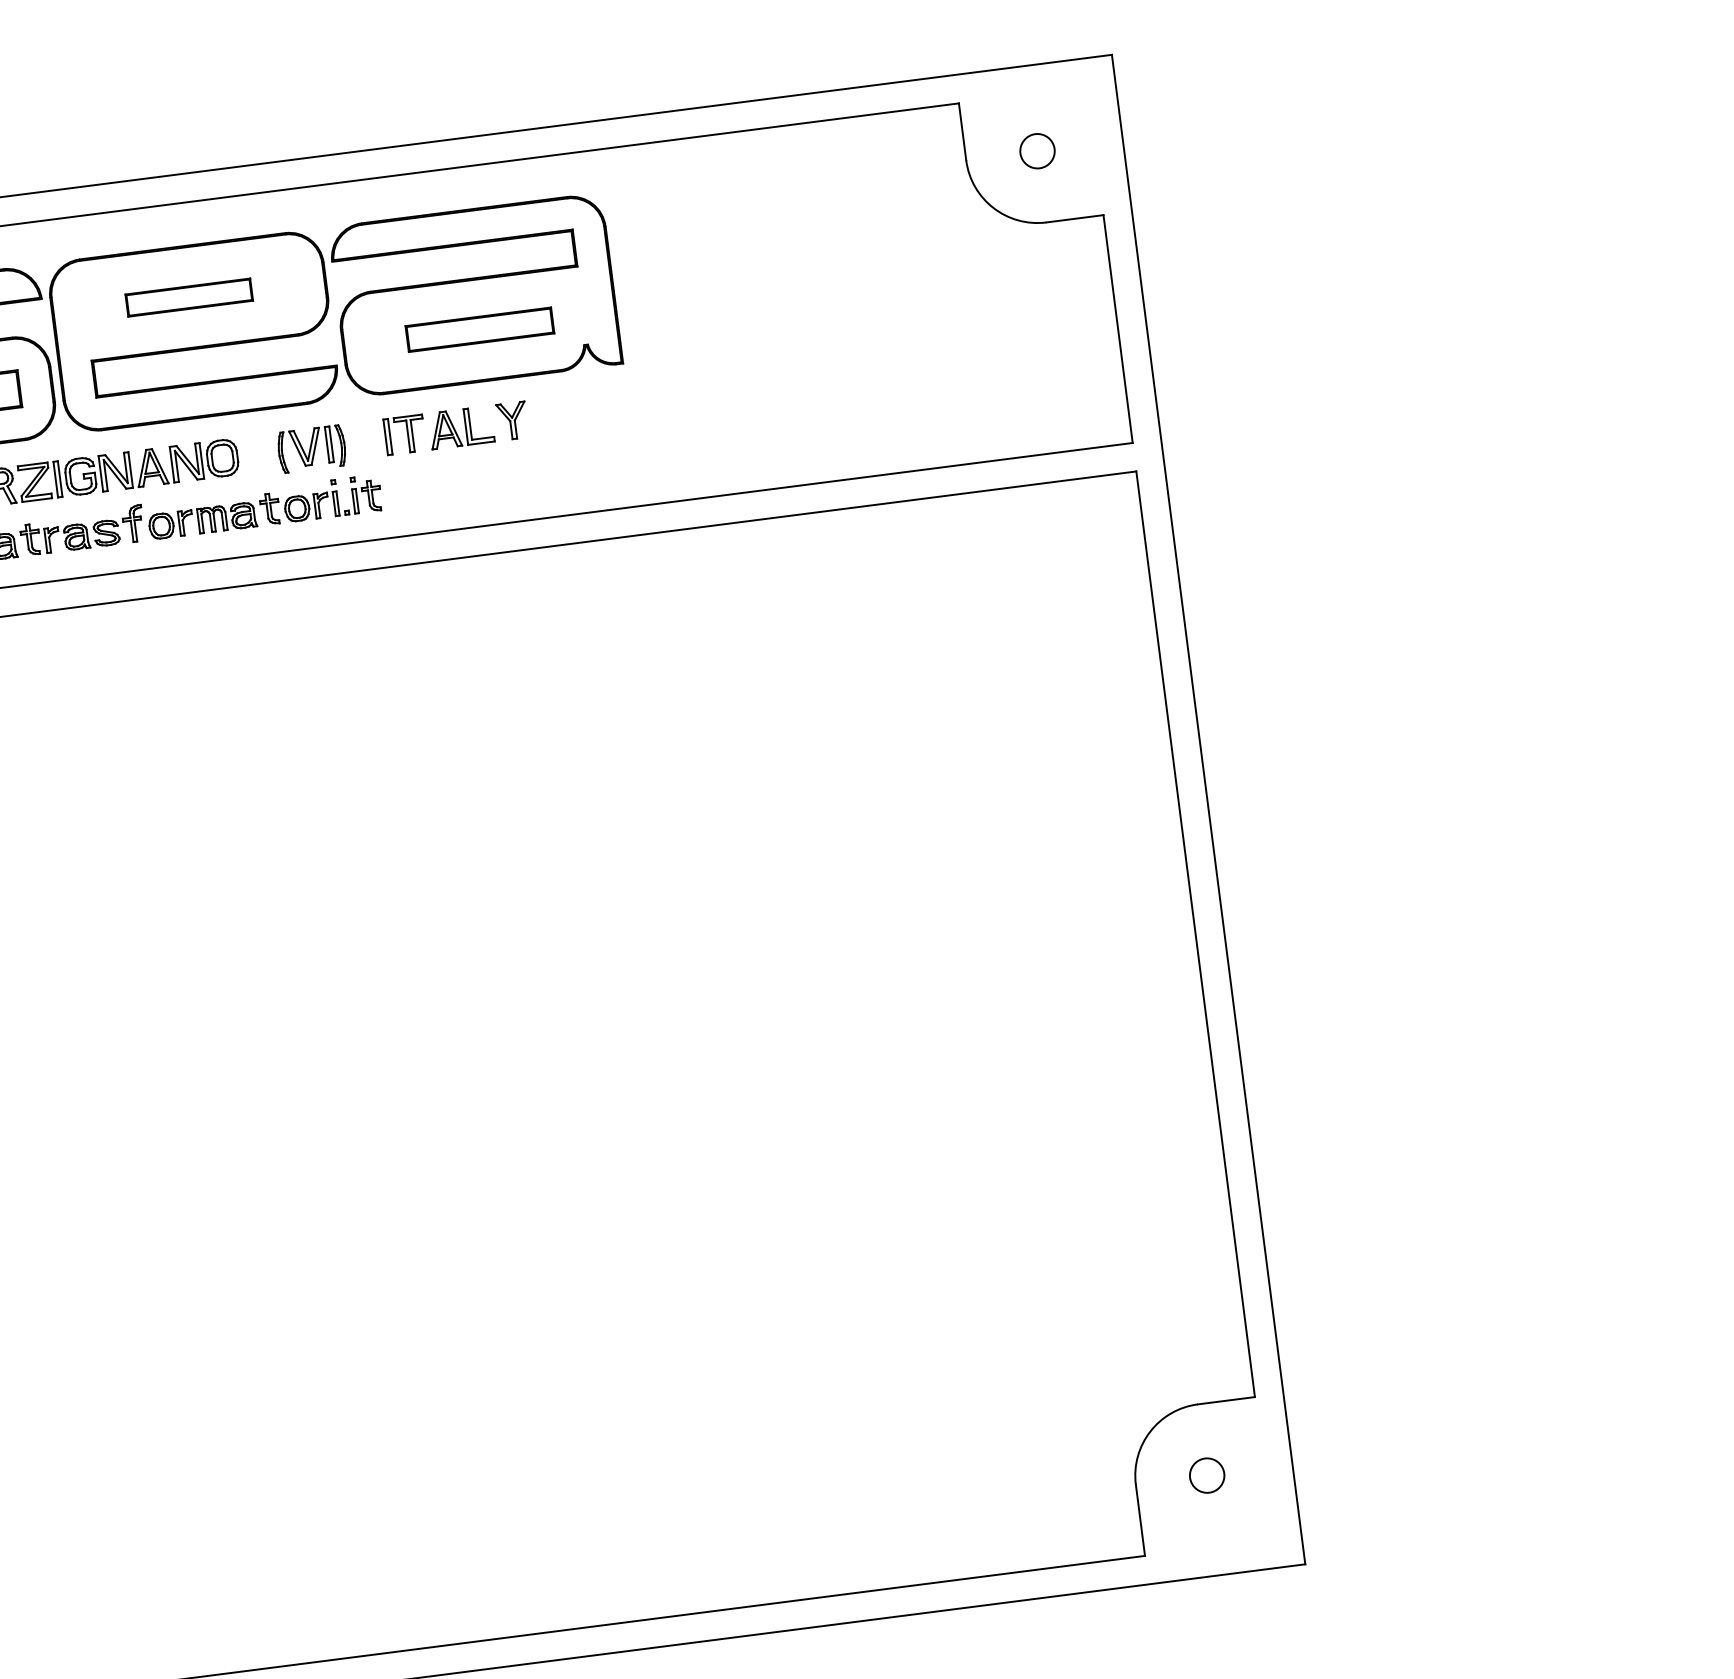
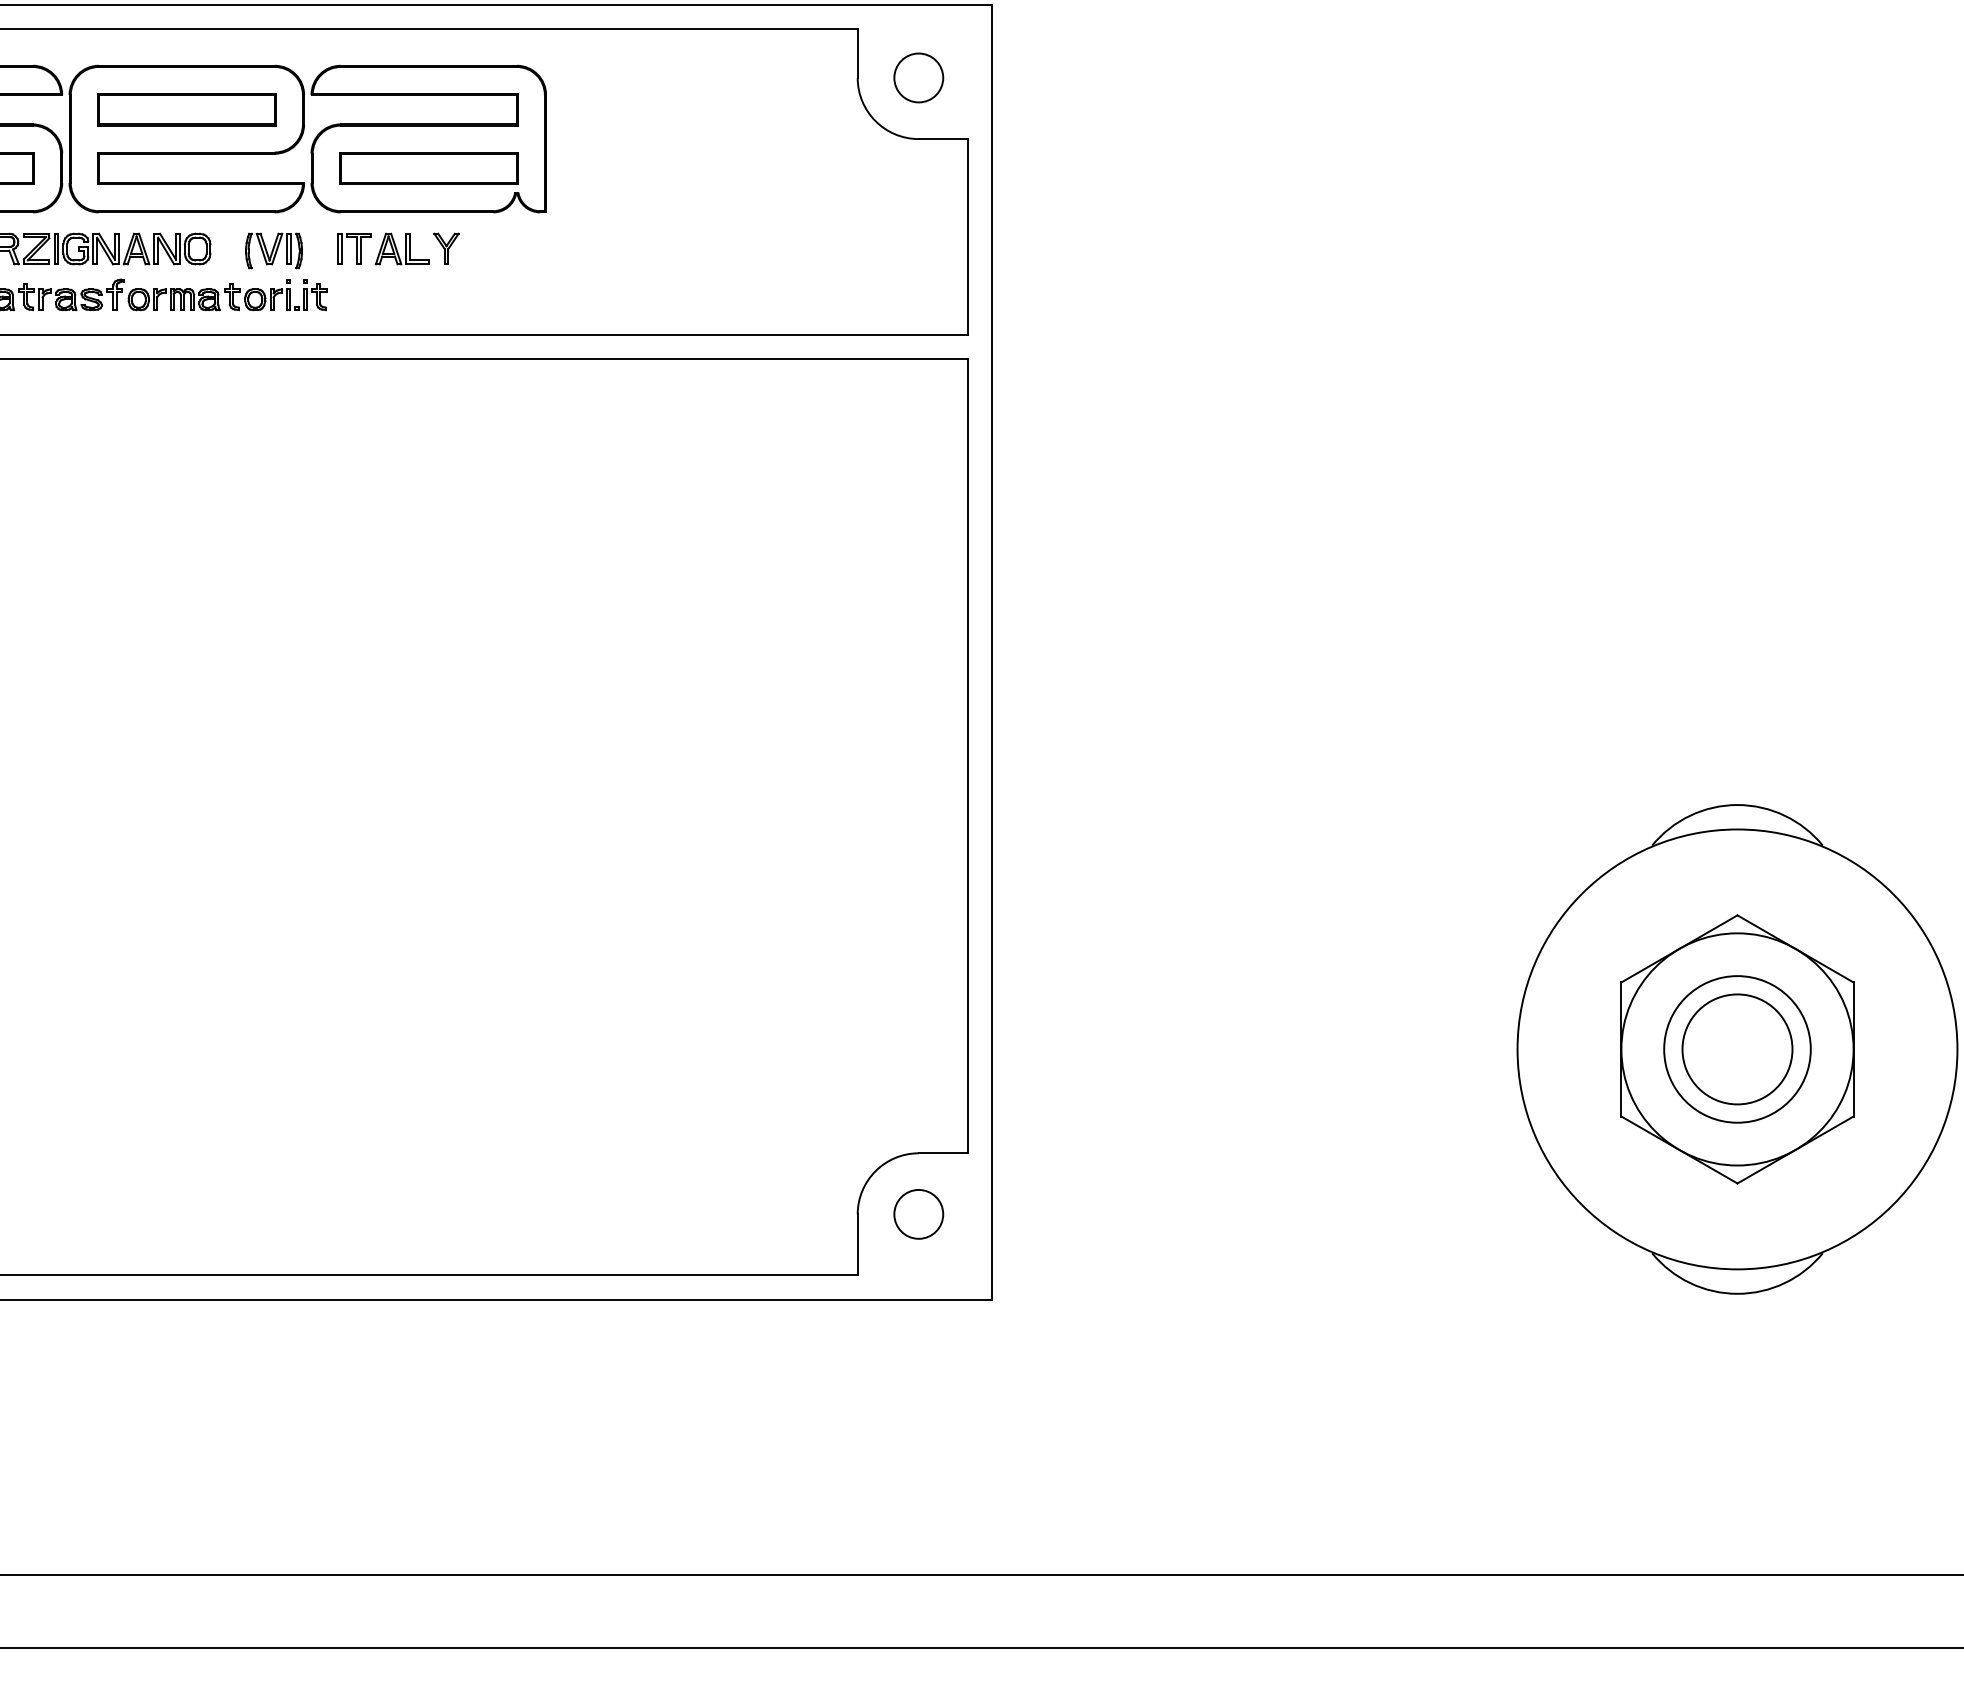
circle: (1037, 150) -> (918, 77), size x1.67
part: (188, 297) -> (186, 109), size x1.67
part: (479, 329) -> (428, 168), size x1.43
circle: (1206, 1475) -> (918, 1214), size x1.67

